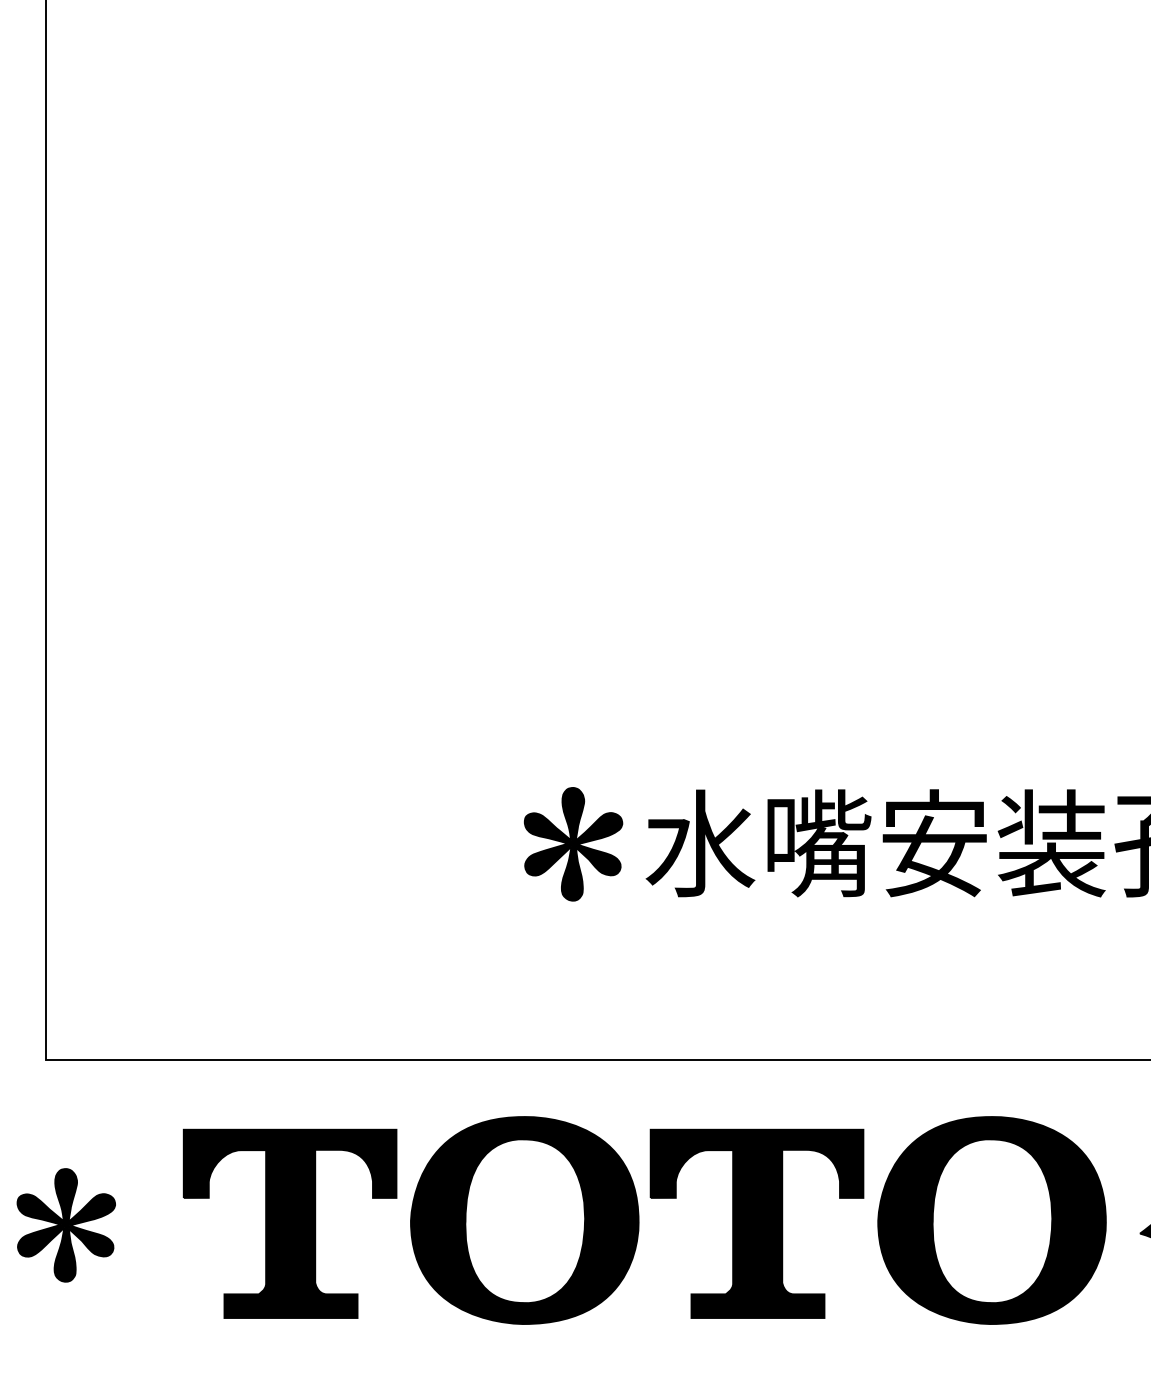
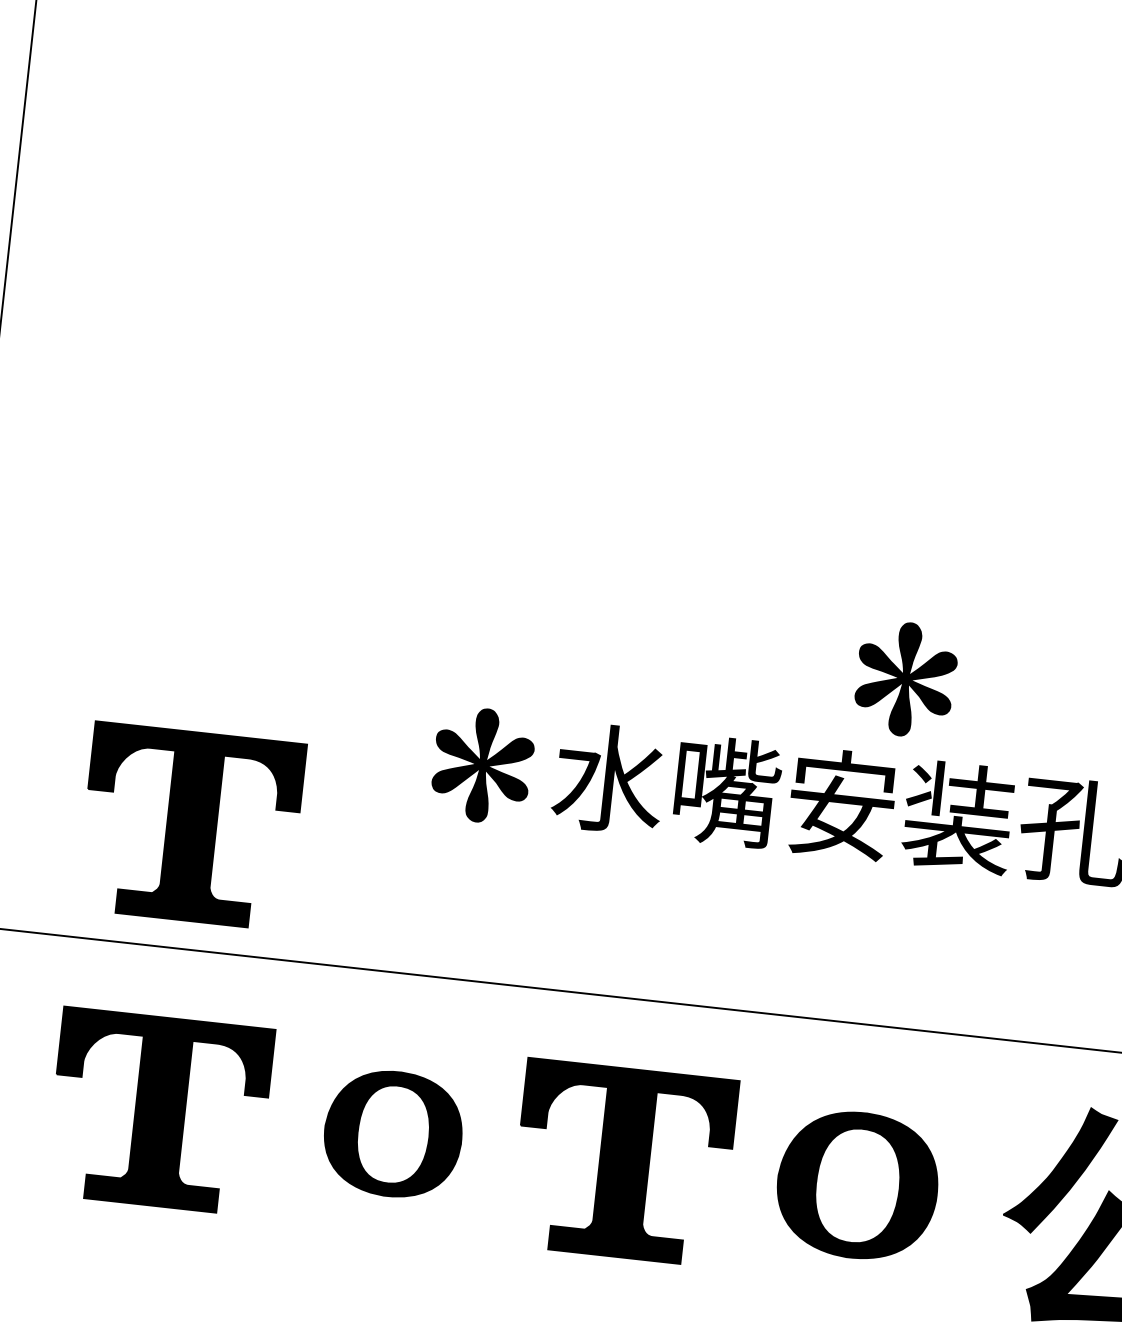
part: (984, 712) -> (905, 679), added
part: (289, 936) -> (190, 826), added
part: (524, 1220) -> (392, 1134), size x0.6
part: (991, 1220) -> (857, 1185), size x0.7

